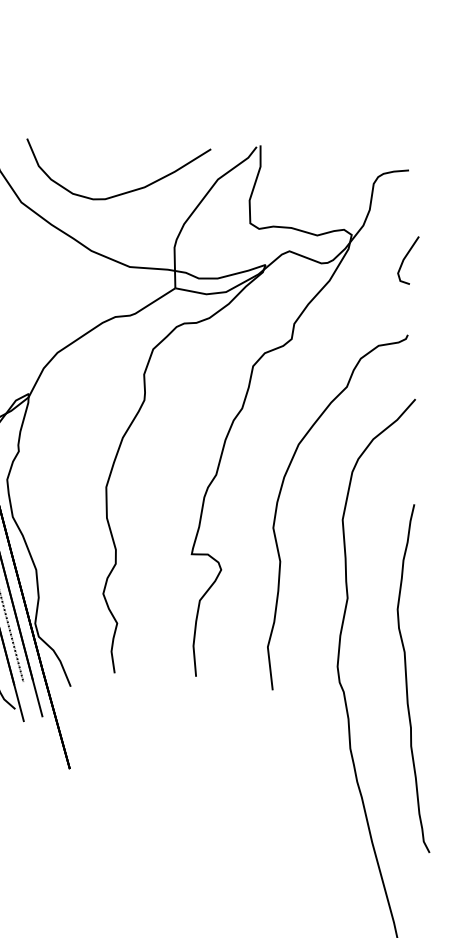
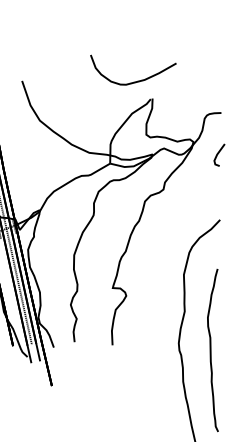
curve: (129, 189) -> (137, 80), moved
curve: (282, 491) -> (156, 260), removed

